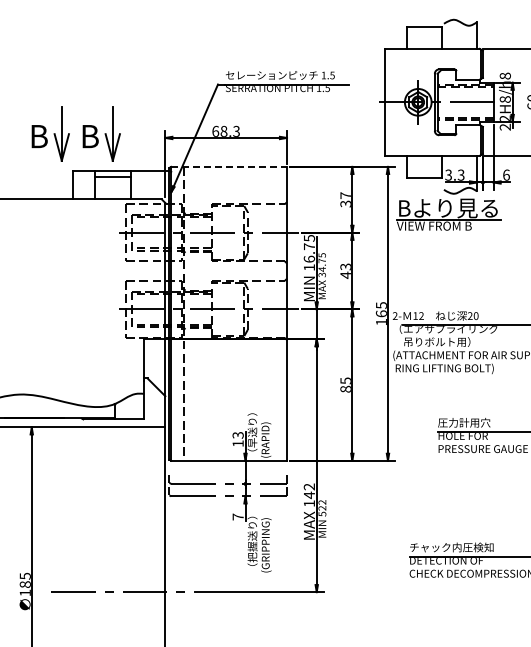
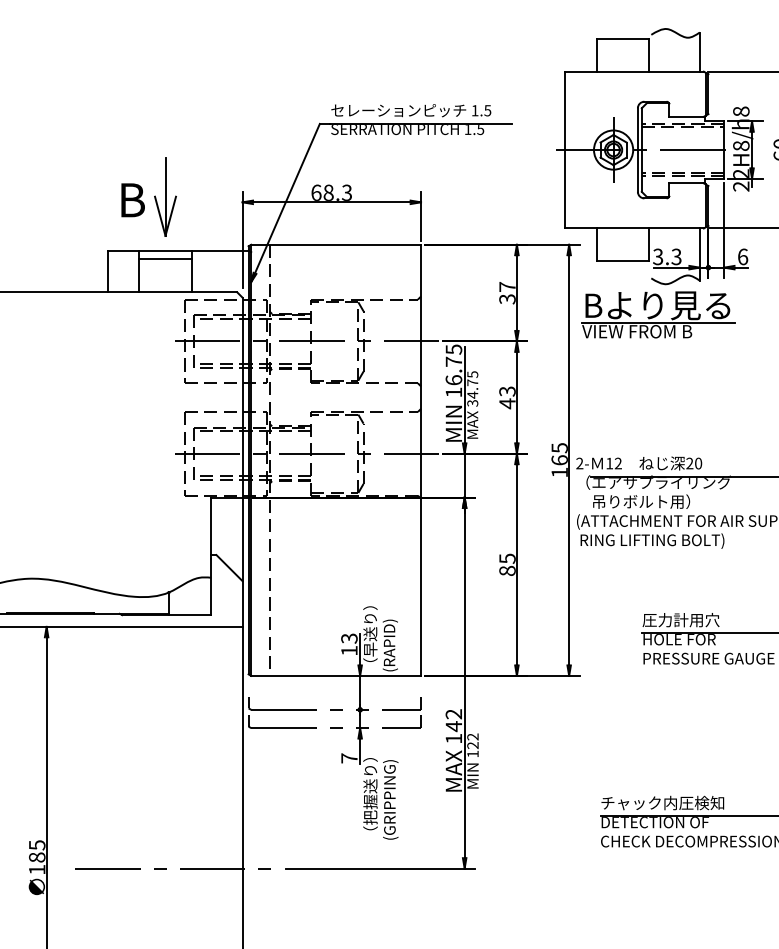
part: (50, 133) -> (74, 195), removed
line: (229, 166) -> (336, 244), dashed -> solid
text: (322, 513) -> (473, 753), 522 -> 122

